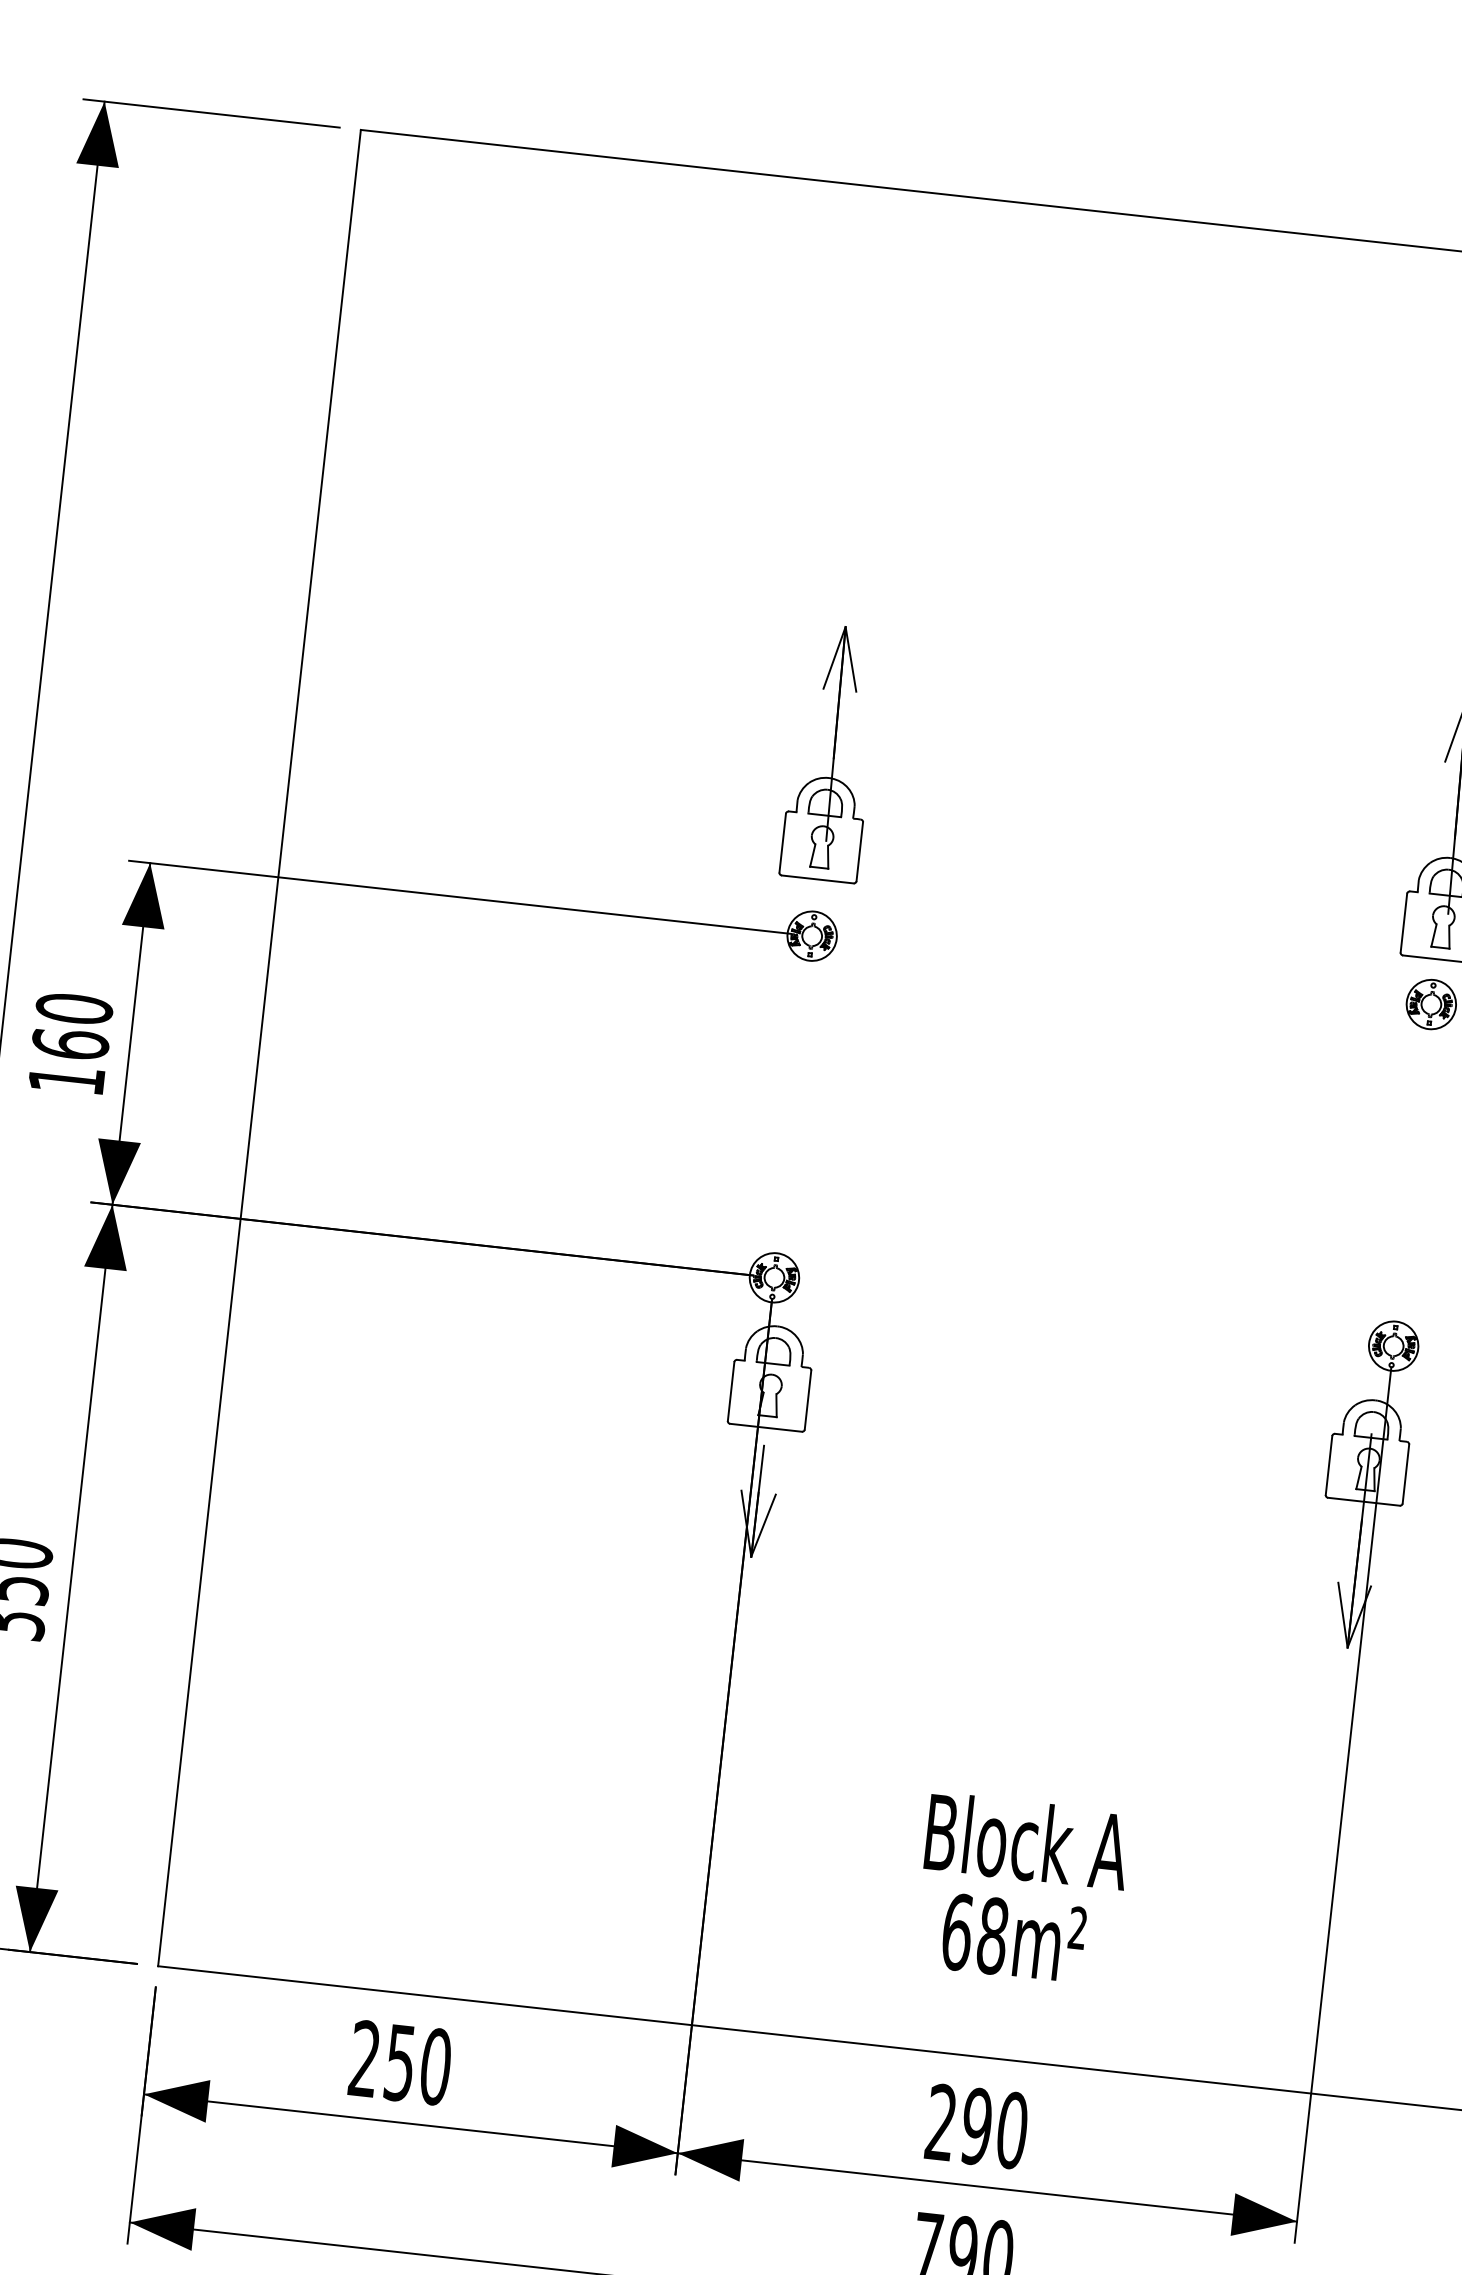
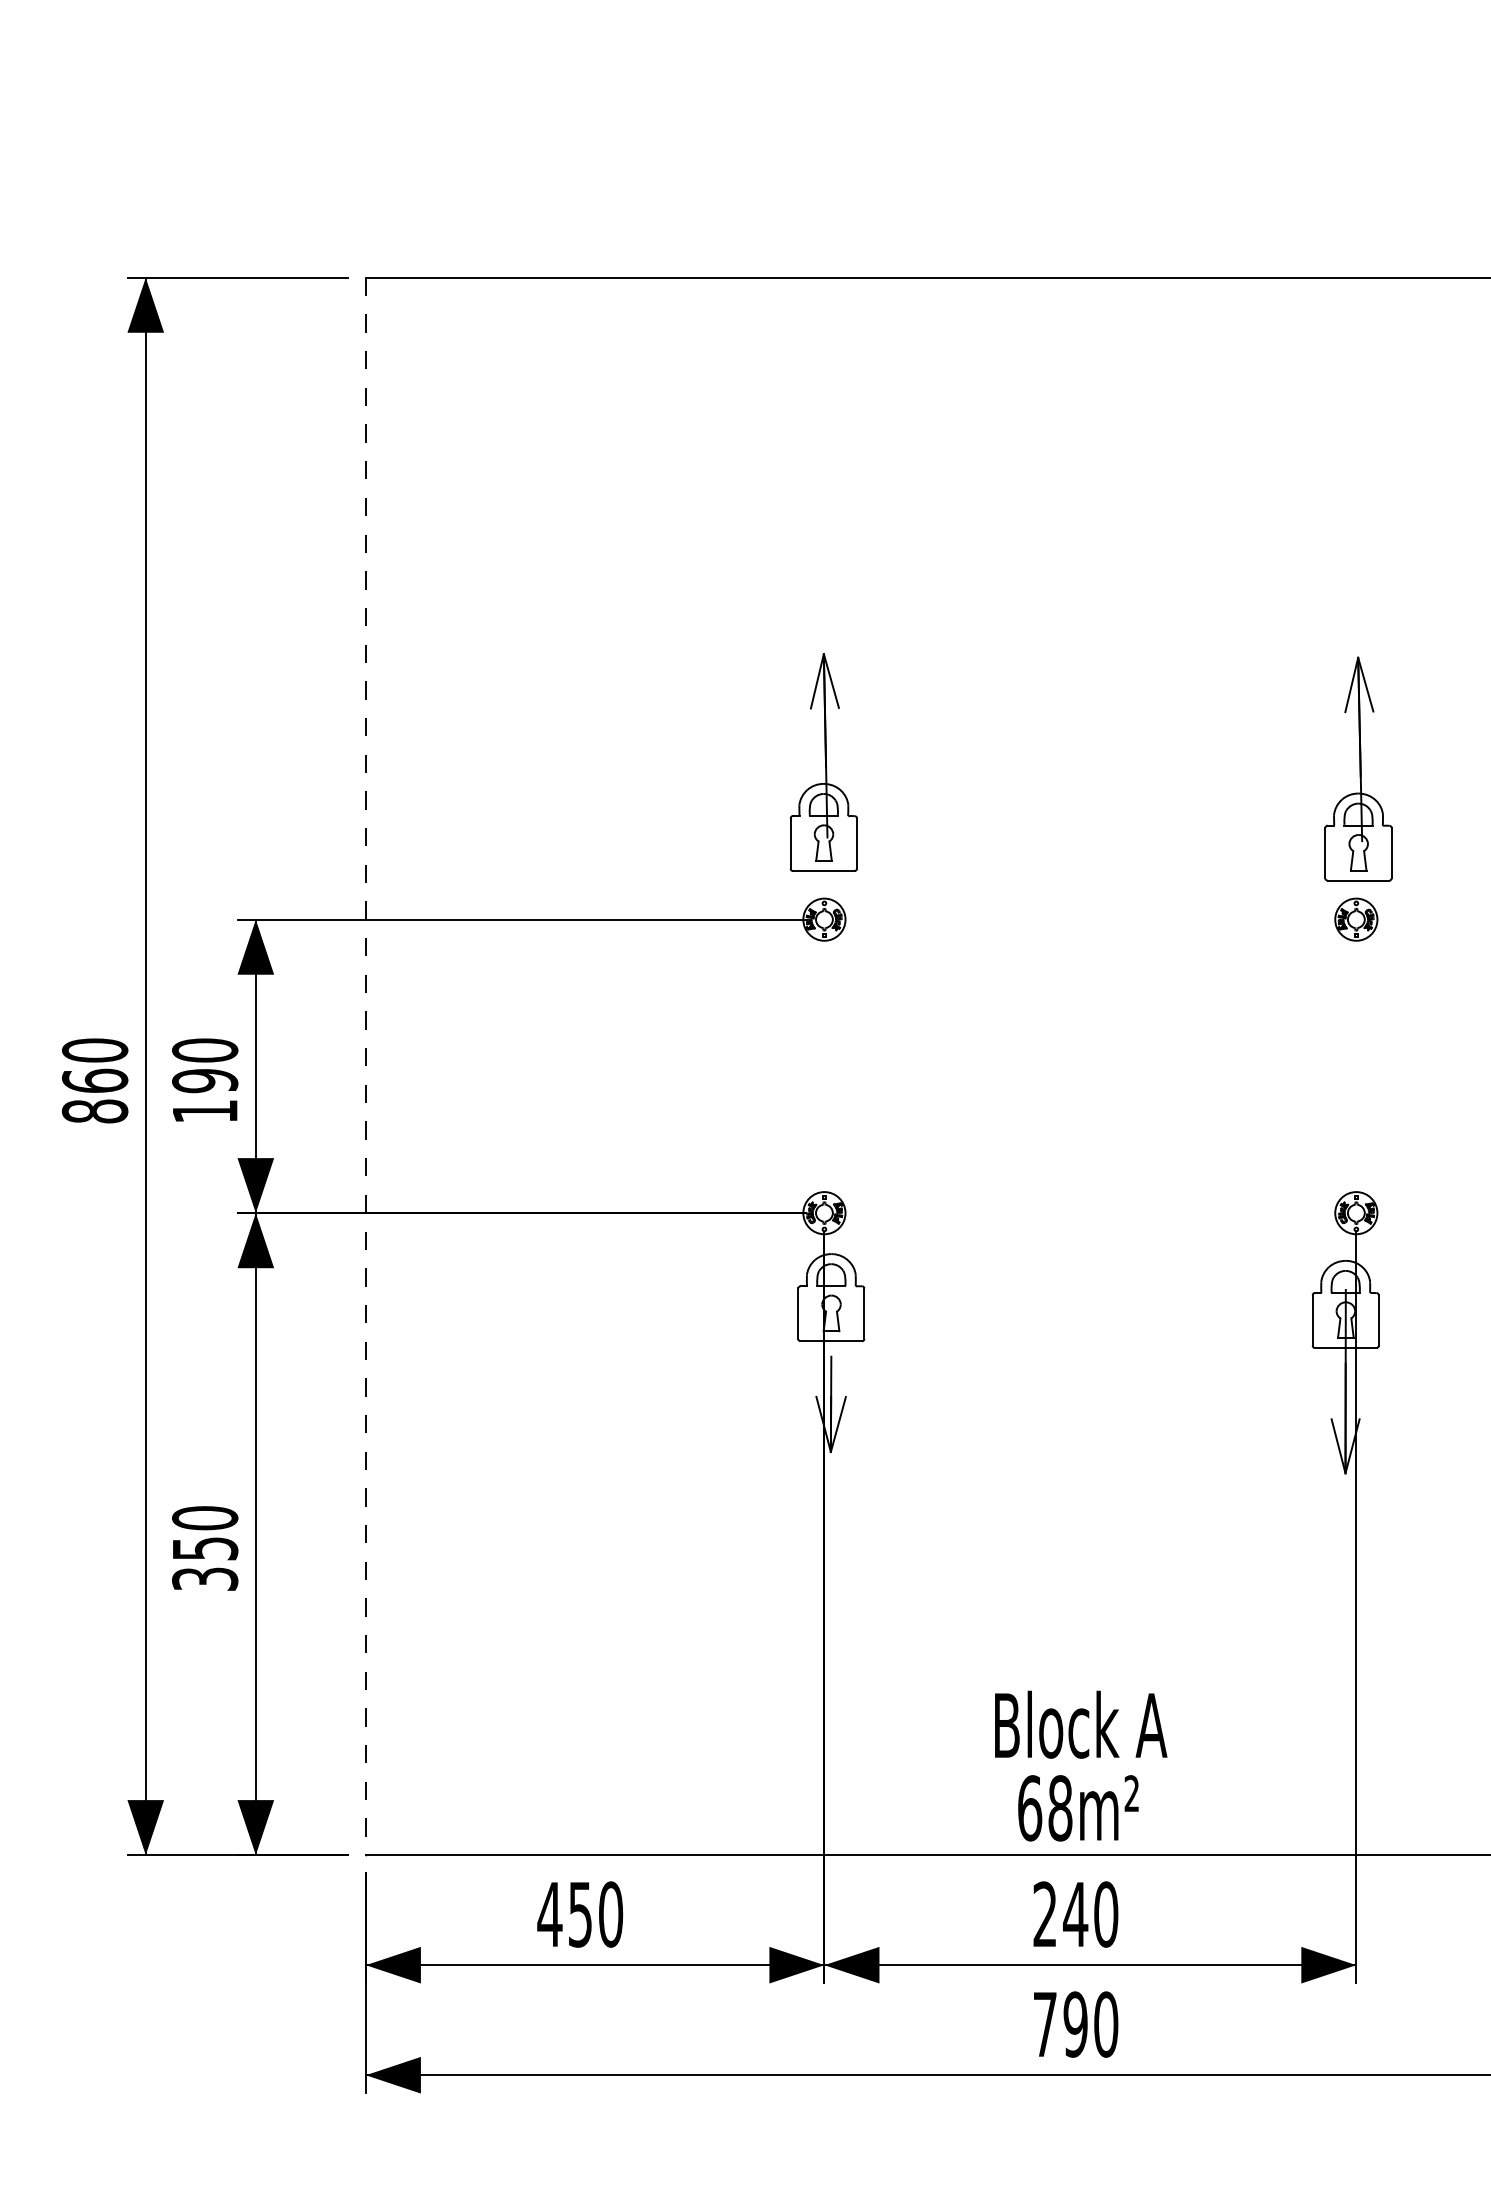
text: (70, 1043) -> (205, 1080), 160 -> 190
line: (259, 1048) -> (365, 1066), solid -> dashed
text: (1022, 1888) -> (1081, 1765), moved
text: (364, 2057) -> (549, 1913), 250 -> 450
text: (976, 2126) -> (1075, 1914), 290 -> 240

